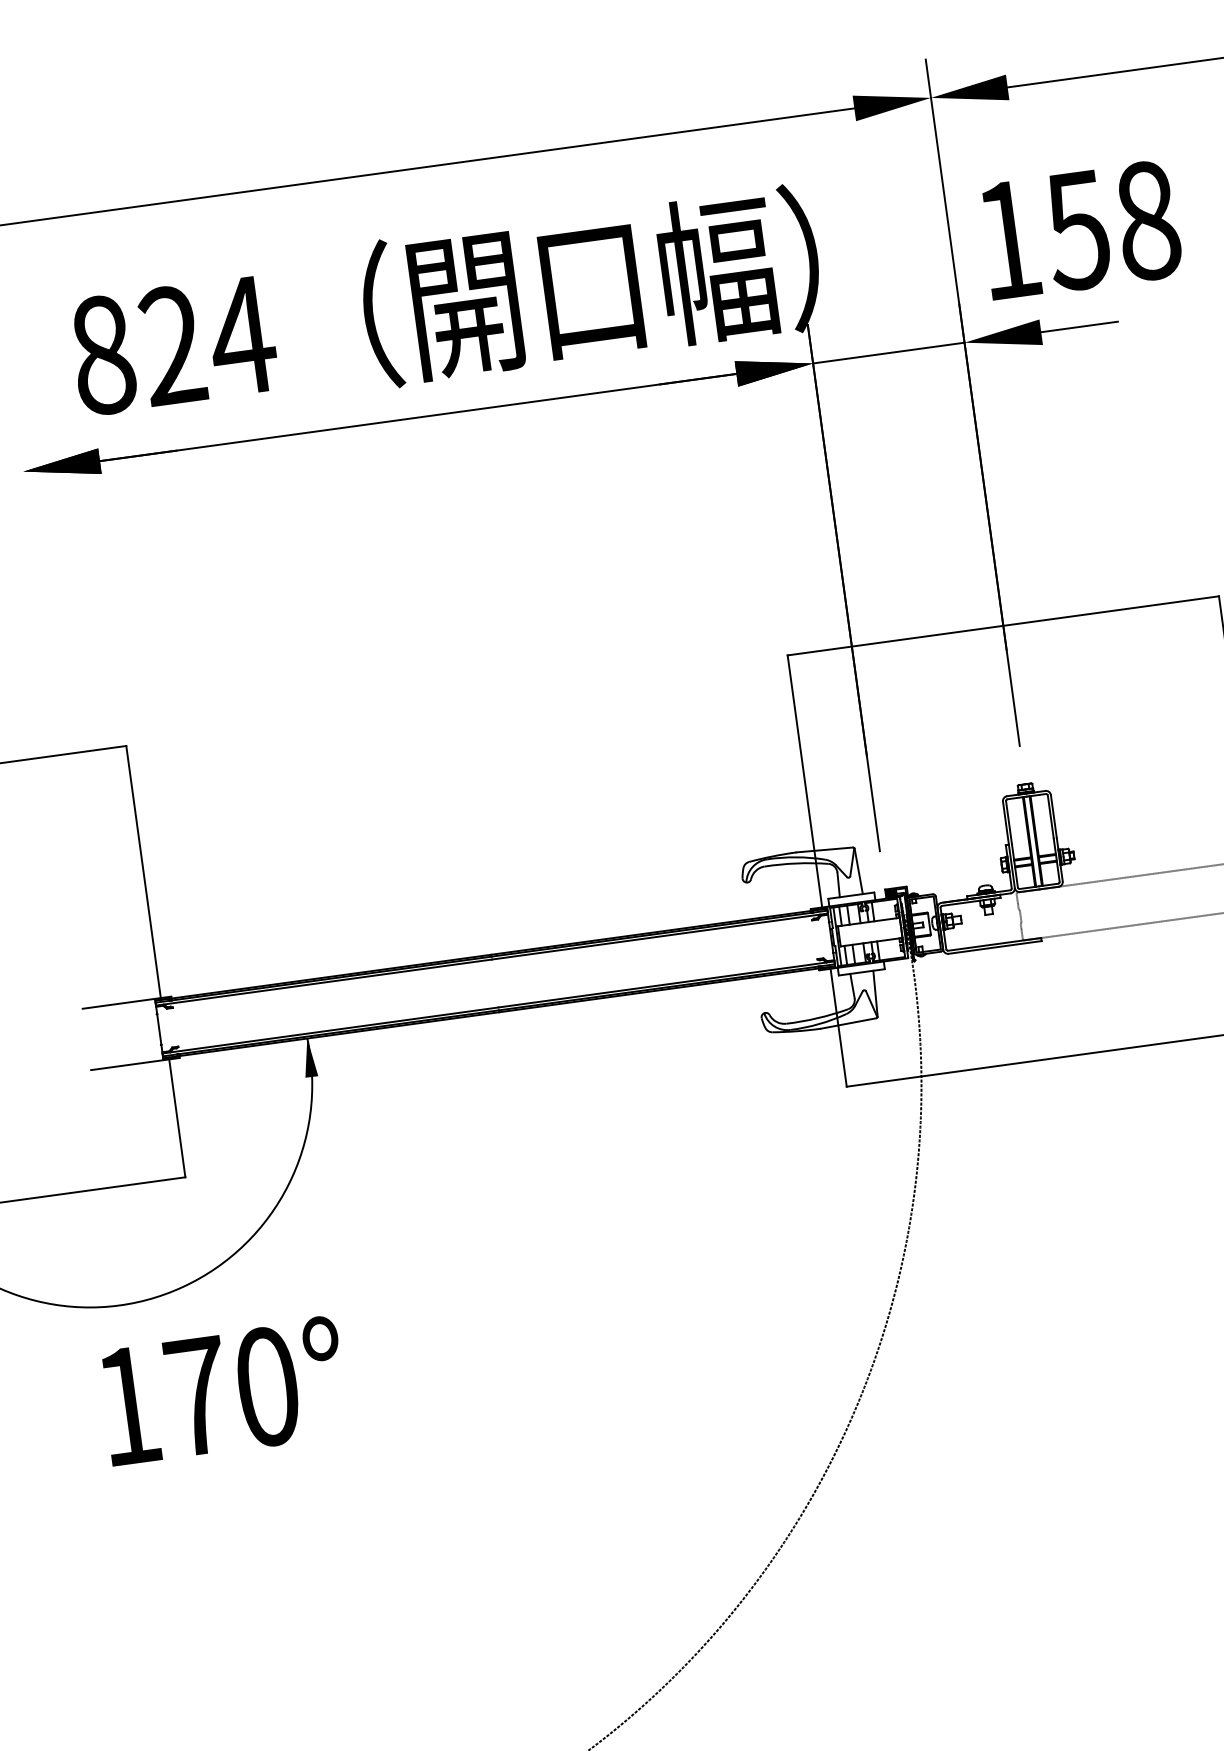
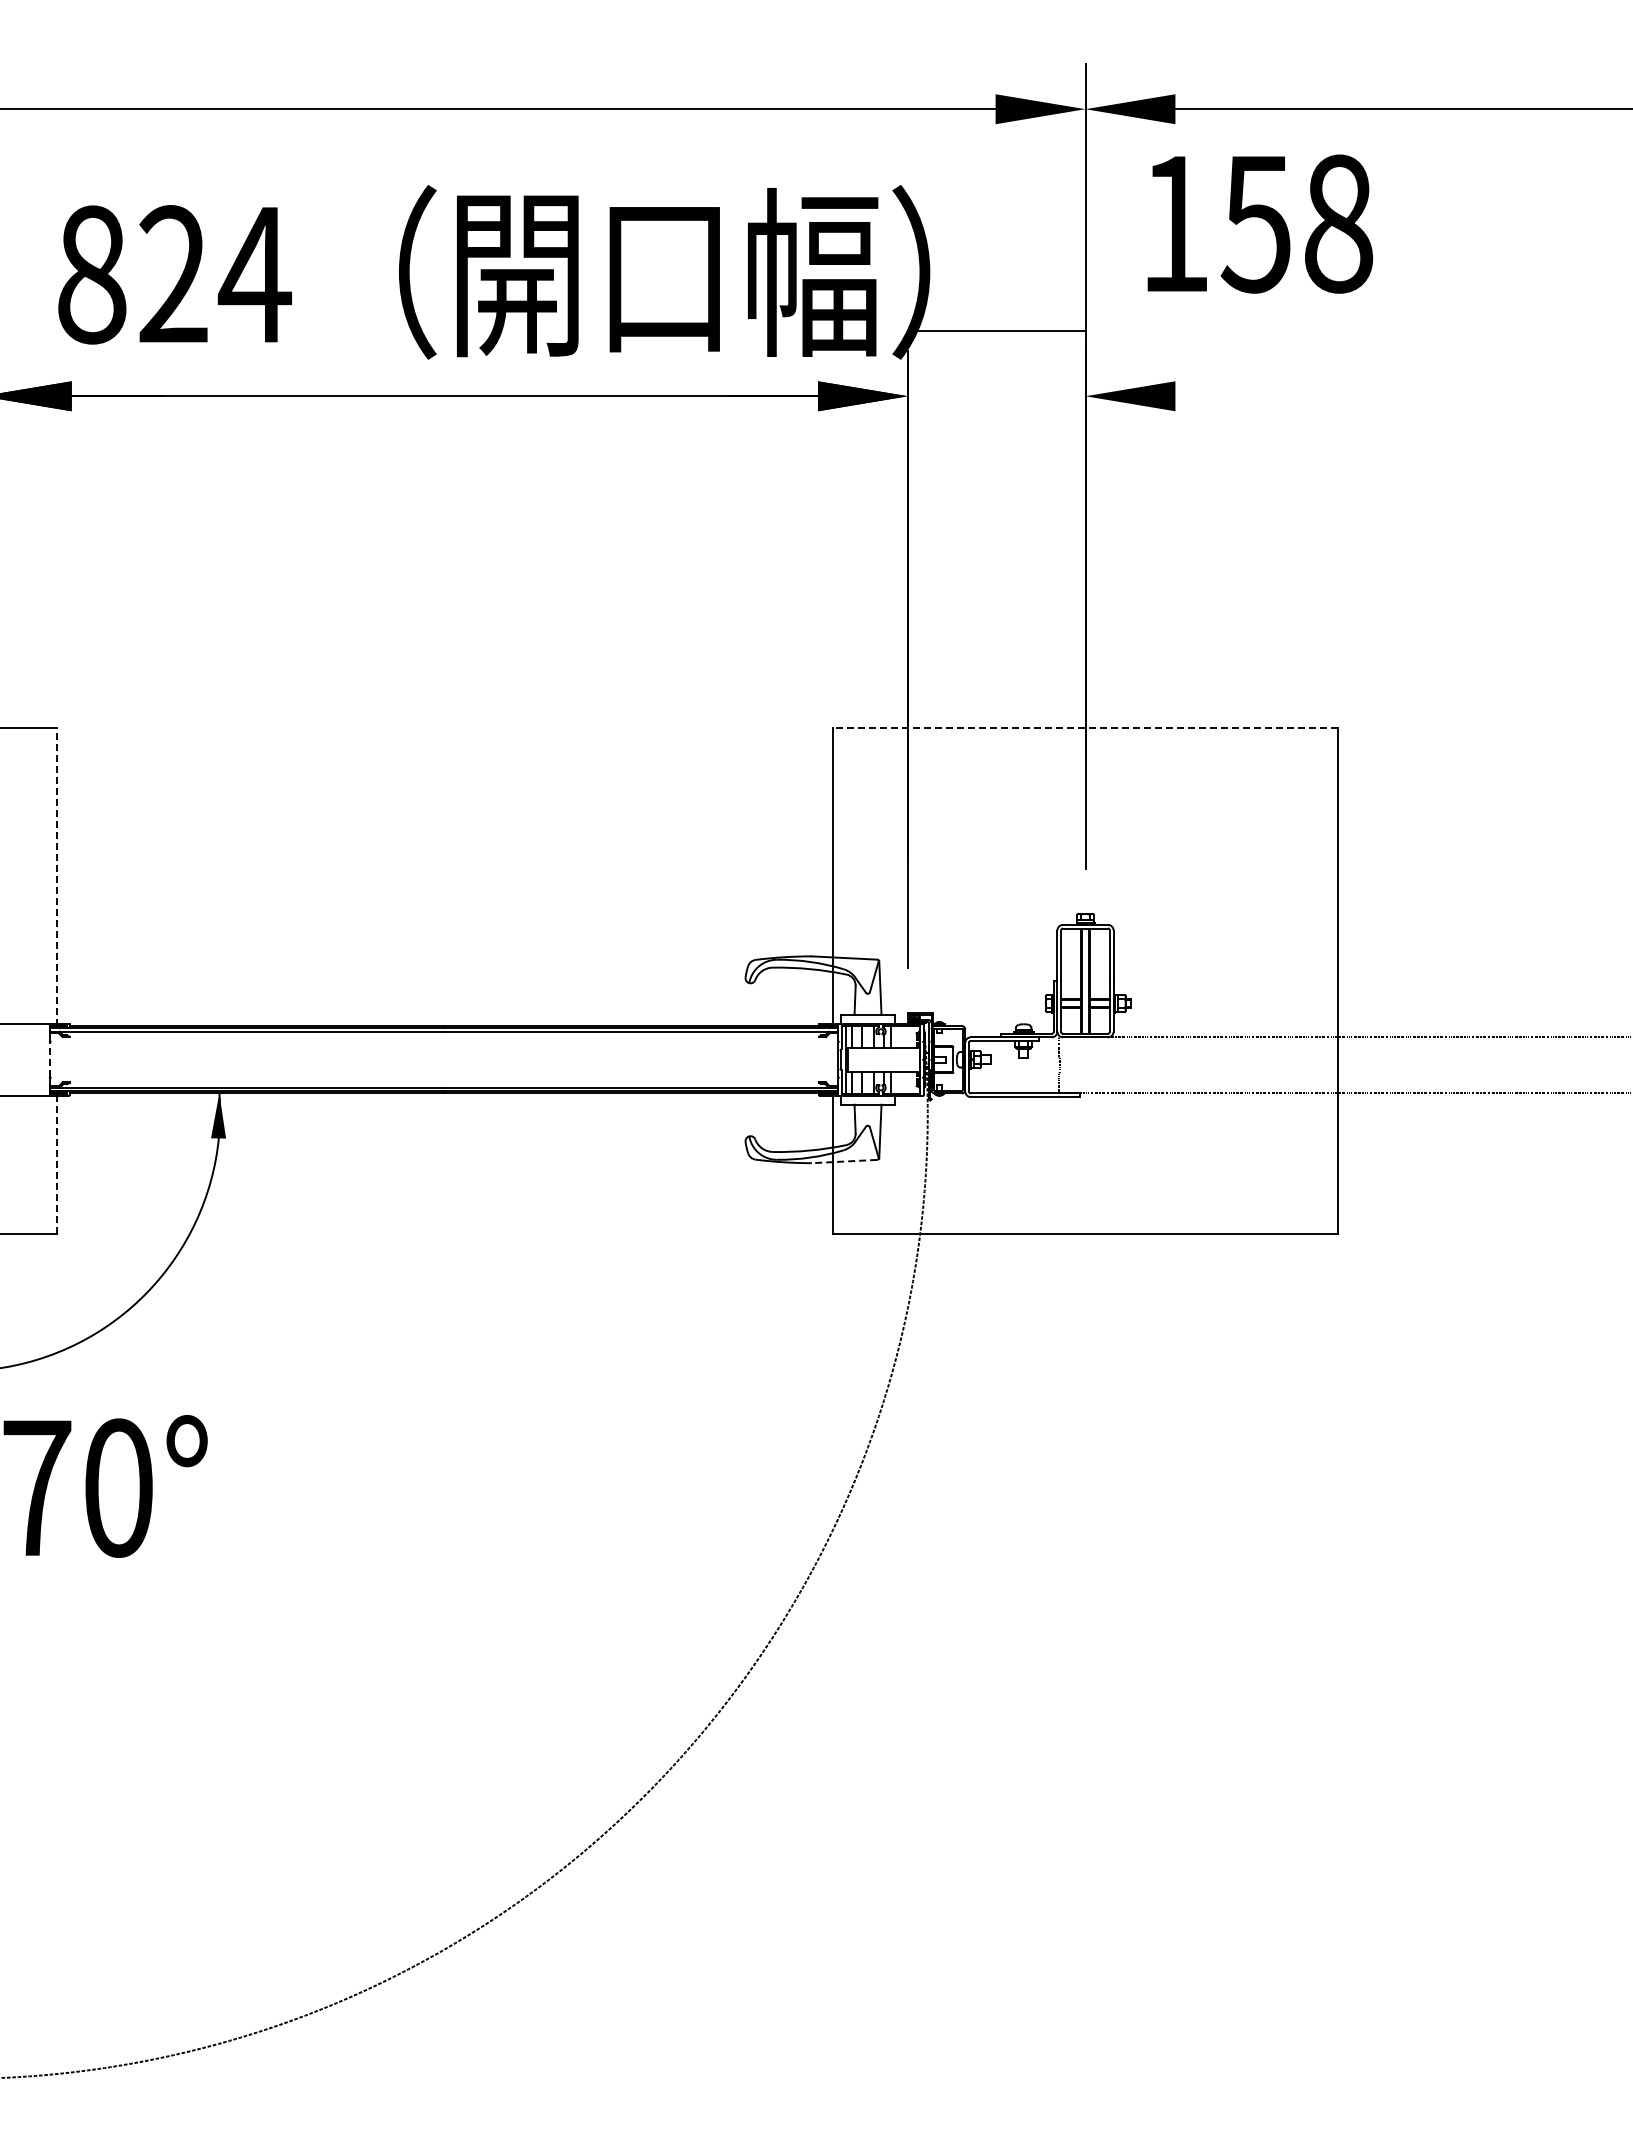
text: (1080, 229) -> (1259, 223), moved
line: (1079, 327) -> (1220, 396), removed
line: (888, 353) -> (996, 331), moved
line: (1003, 626) -> (1085, 728), solid -> dashed
line: (144, 873) -> (57, 877), solid -> dashed
line: (848, 1023) -> (844, 1161), solid -> dashed
line: (159, 1029) -> (50, 1059), solid -> dashed
line: (177, 1117) -> (57, 1163), solid -> dashed

